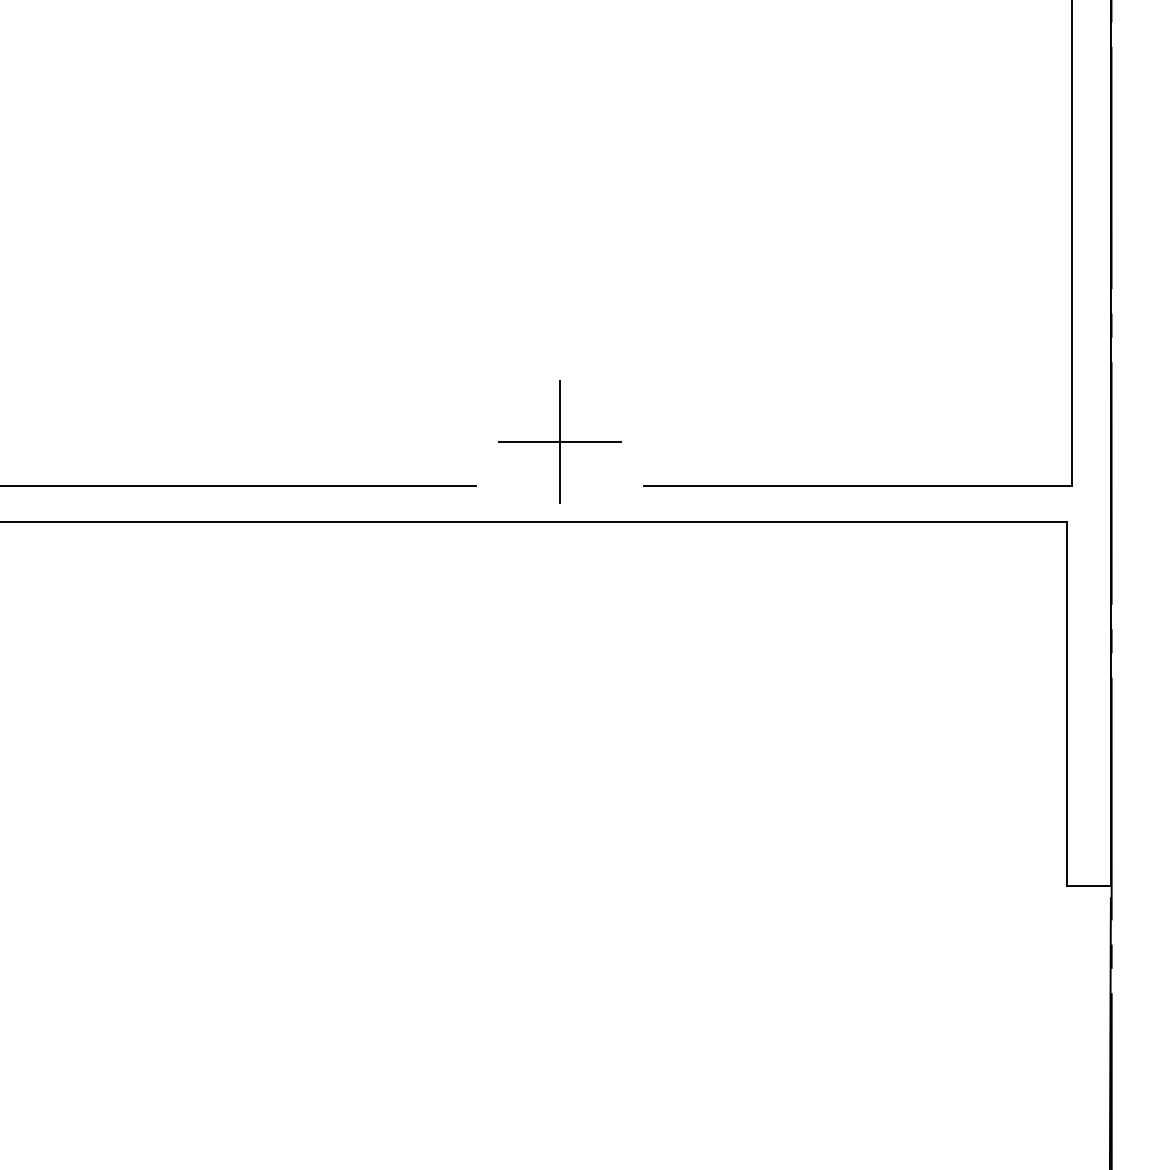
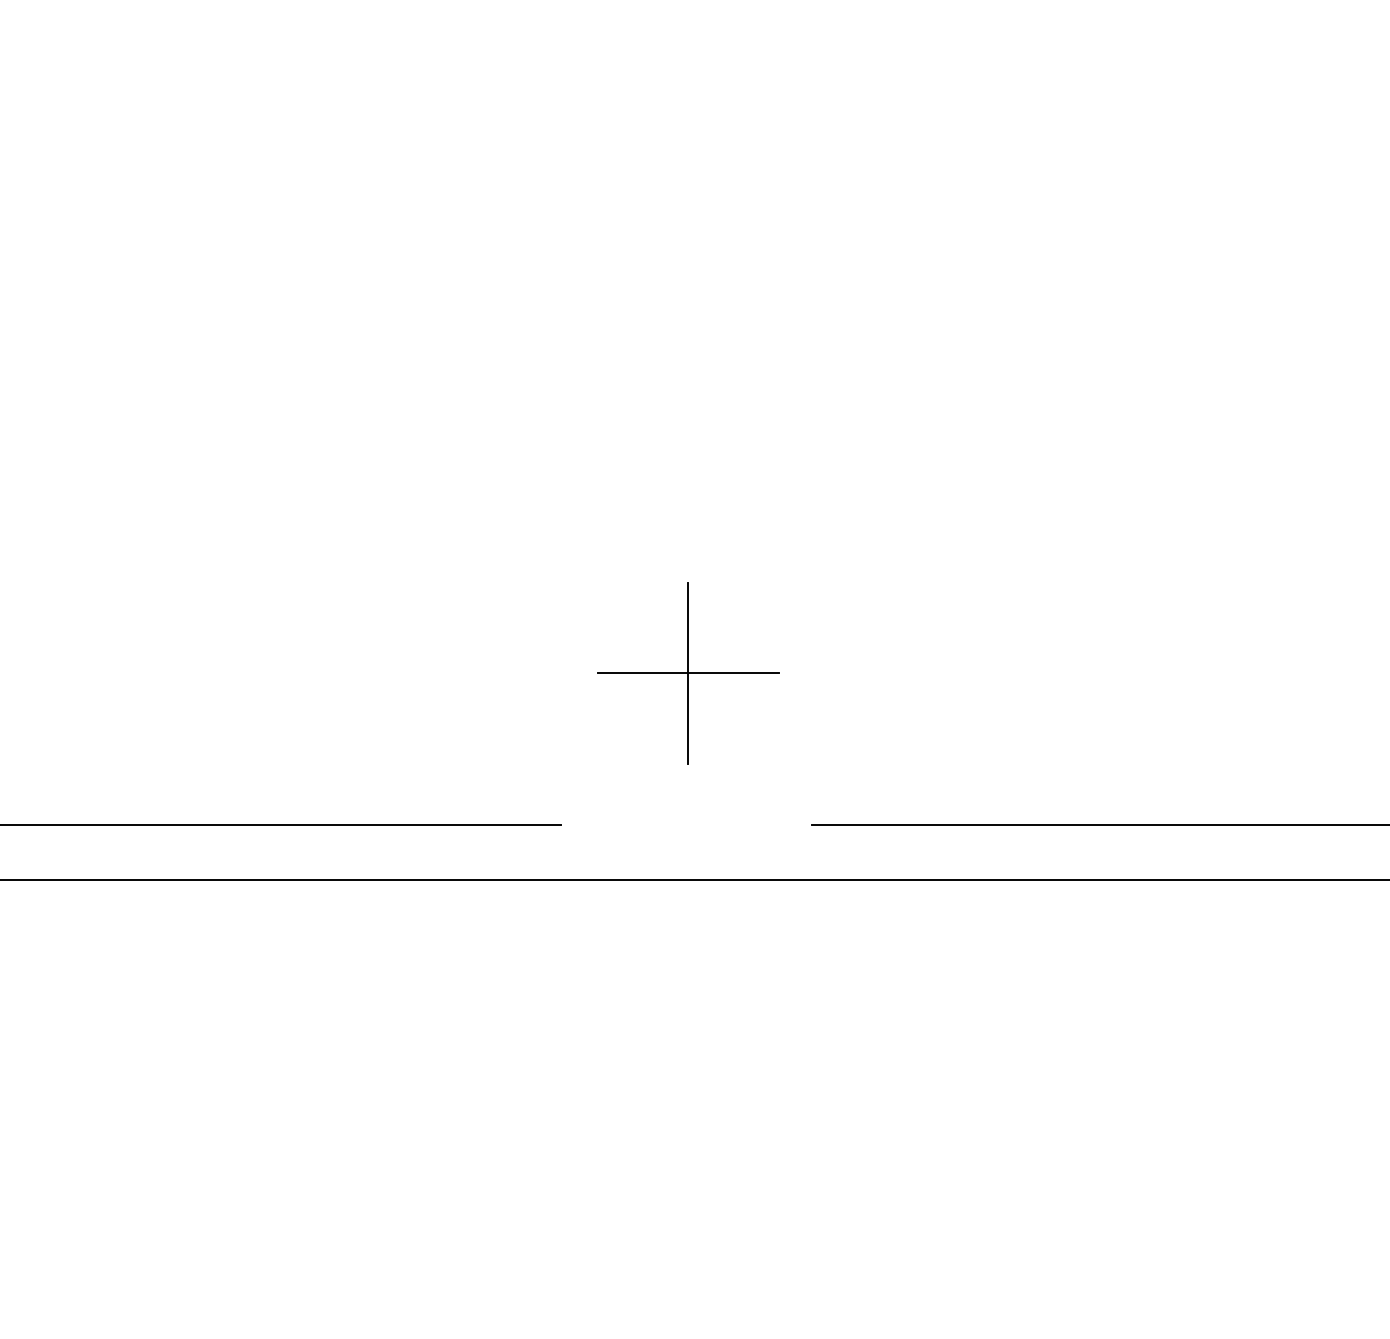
part: (559, 441) -> (687, 672), moved

